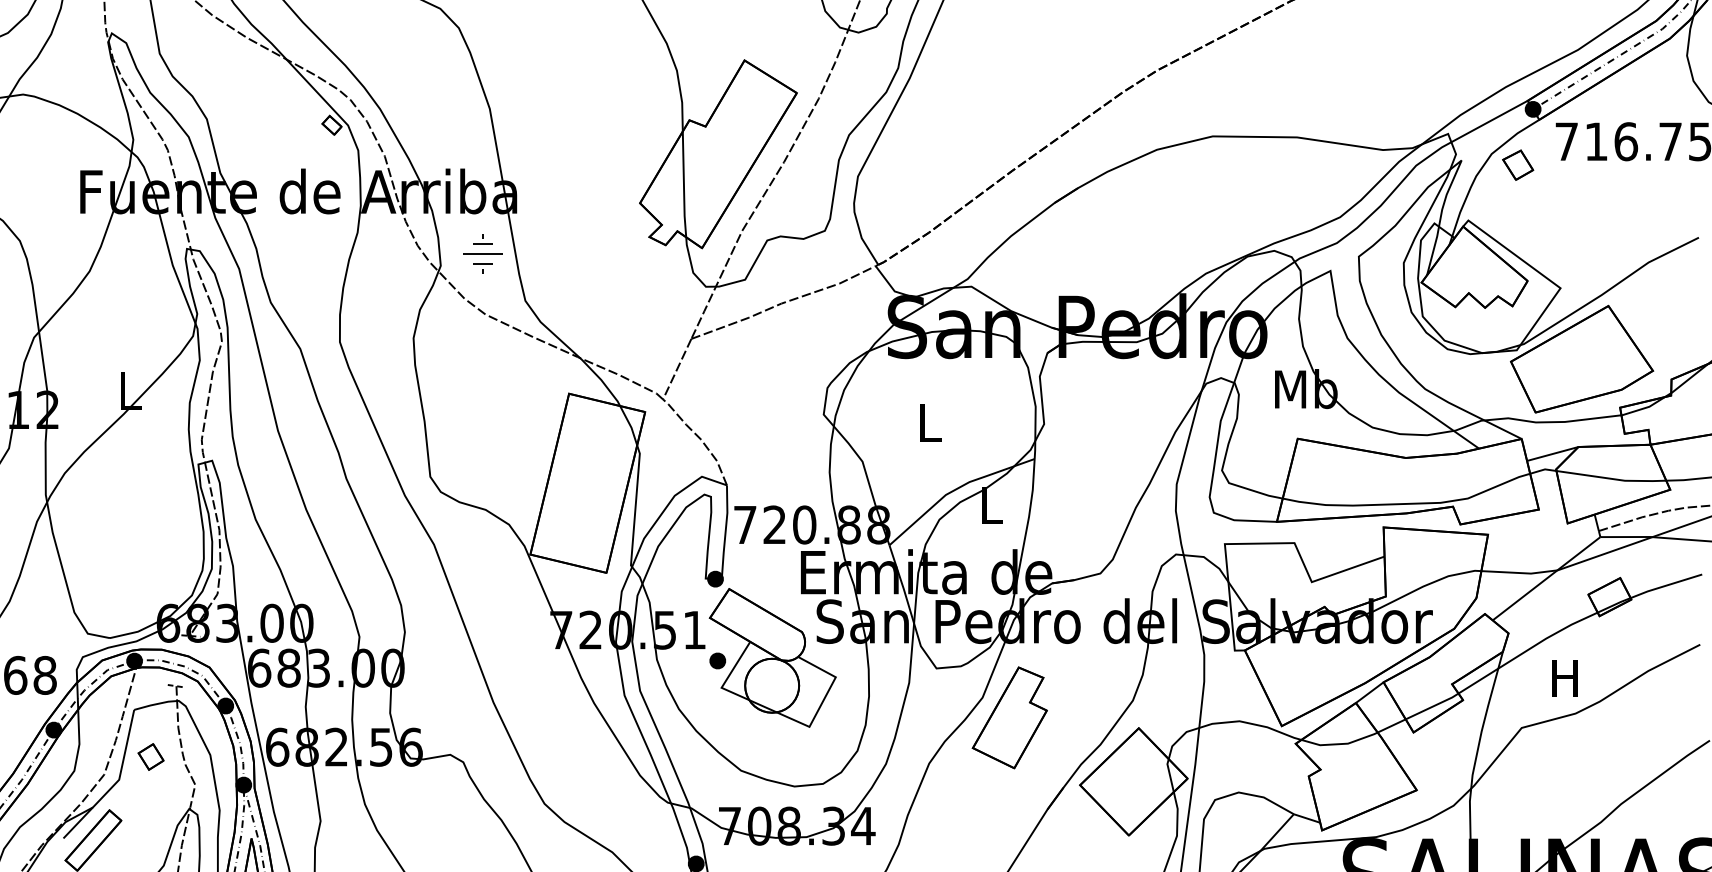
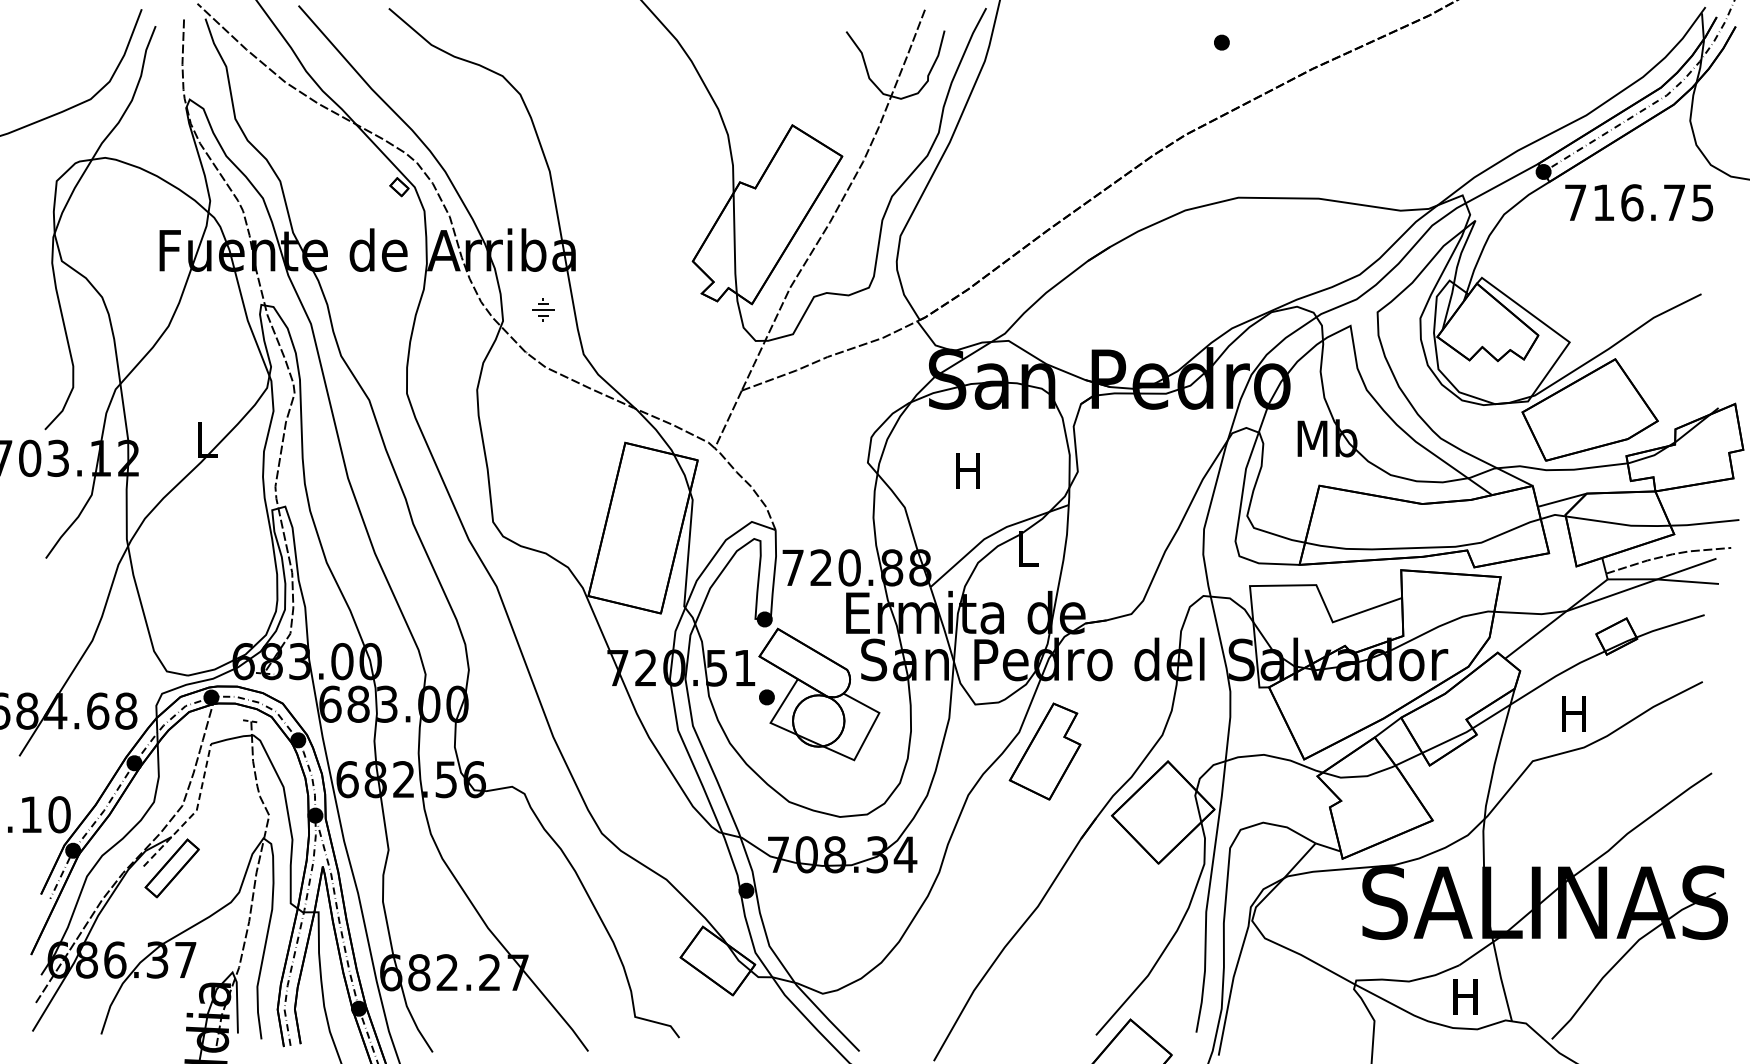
part: (1517, 165) -> (1528, 225), removed
part: (483, 253) -> (543, 309), size x0.6
text: (928, 422) -> (967, 470), L -> H
part: (151, 756) -> (227, 788), removed
line: (116, 782) -> (194, 813), solid -> dashed

